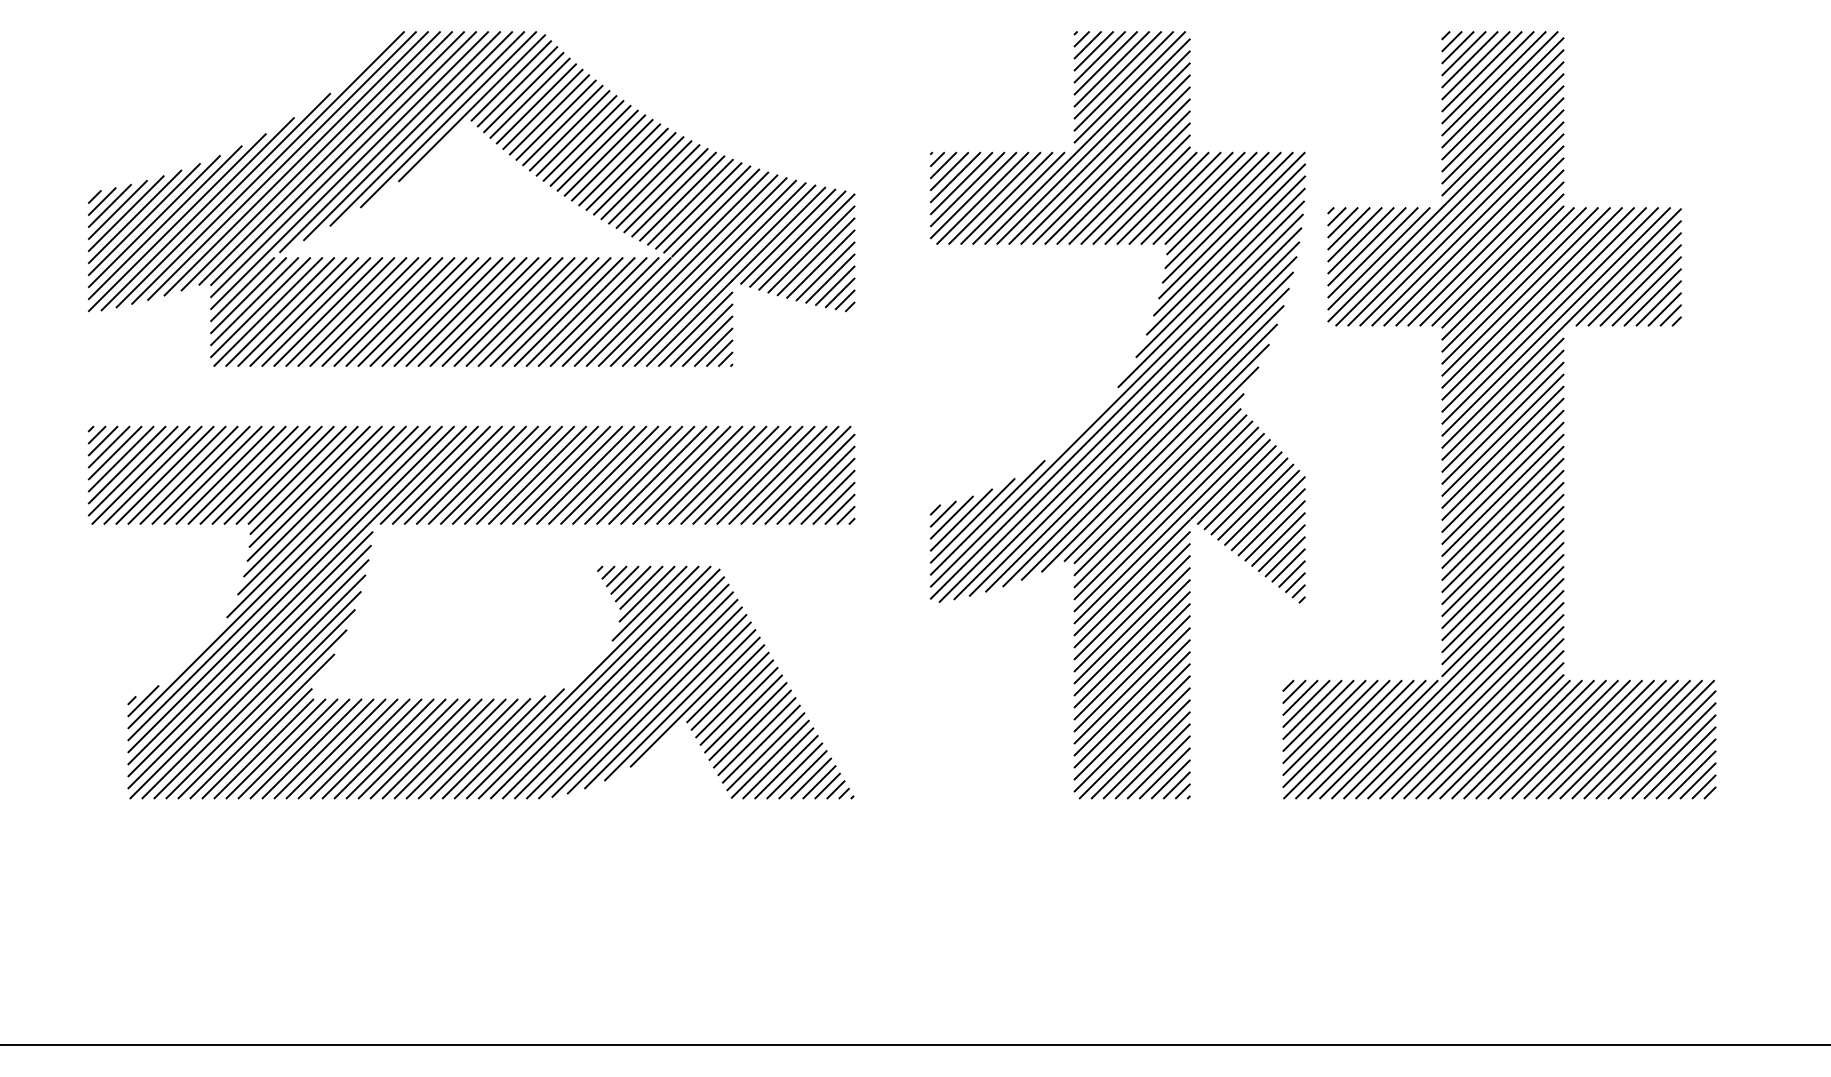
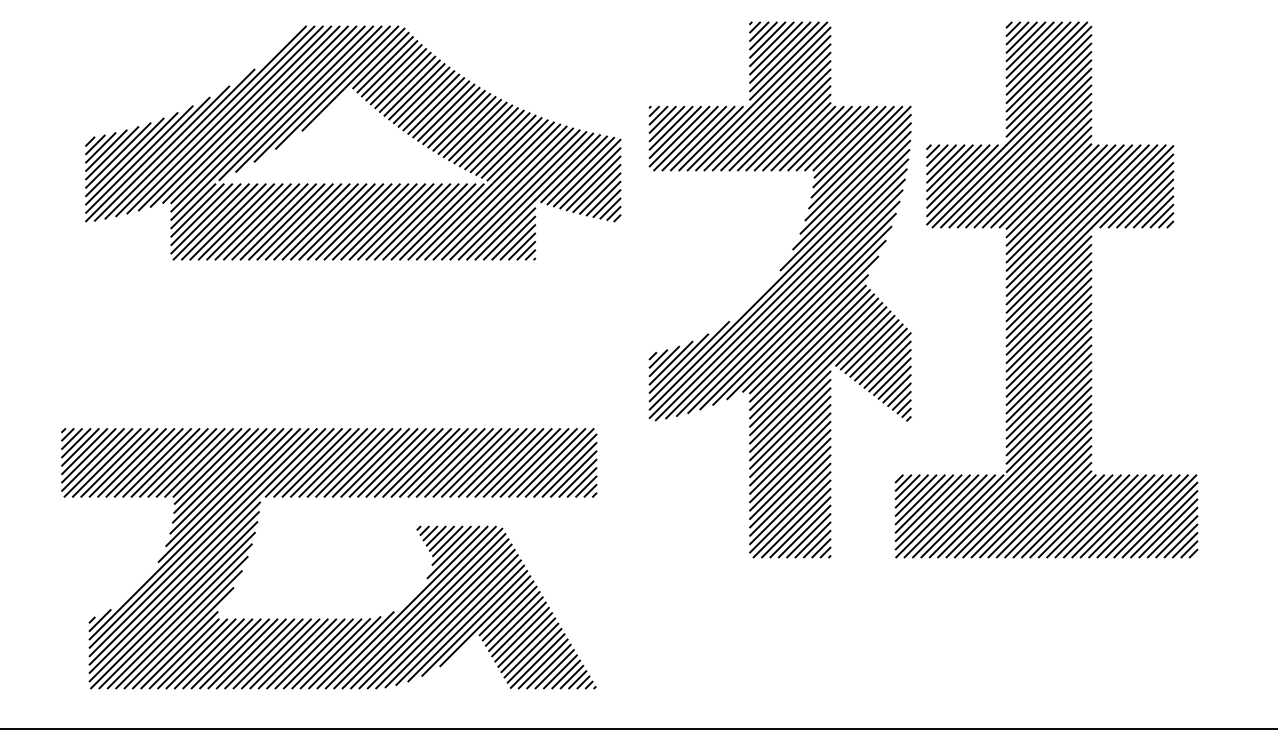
part: (503, 150) -> (375, 109), moved
part: (470, 698) -> (328, 618), moved

